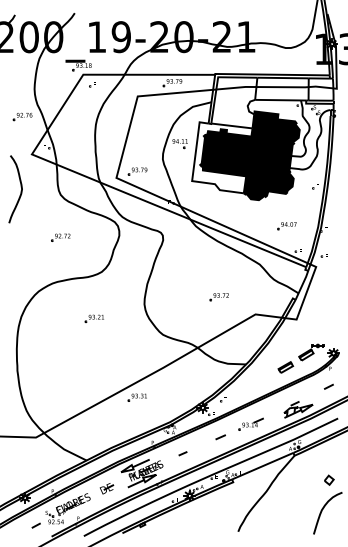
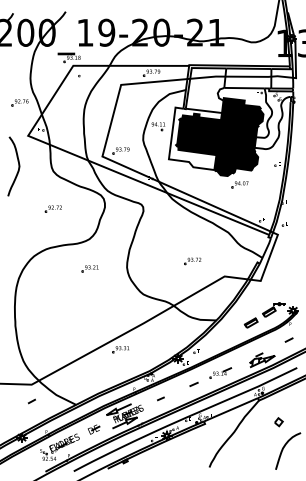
part: (286, 226) -> (239, 185), moved
part: (93, 318) -> (89, 268), moved
part: (329, 479) -> (279, 421), moved
line: (35, 525) -> (31, 401), moved

